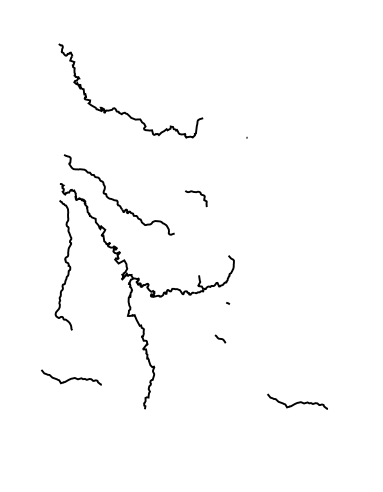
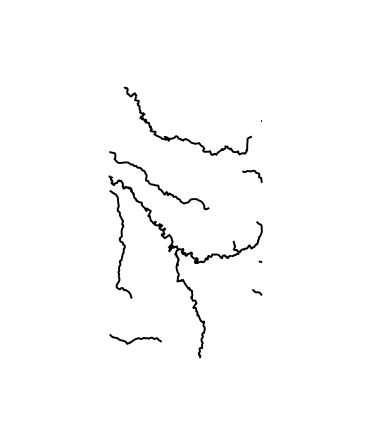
part: (127, 112) -> (187, 138), moved
curve: (195, 193) -> (251, 172), moved
curve: (297, 403) -> (327, 339), removed

